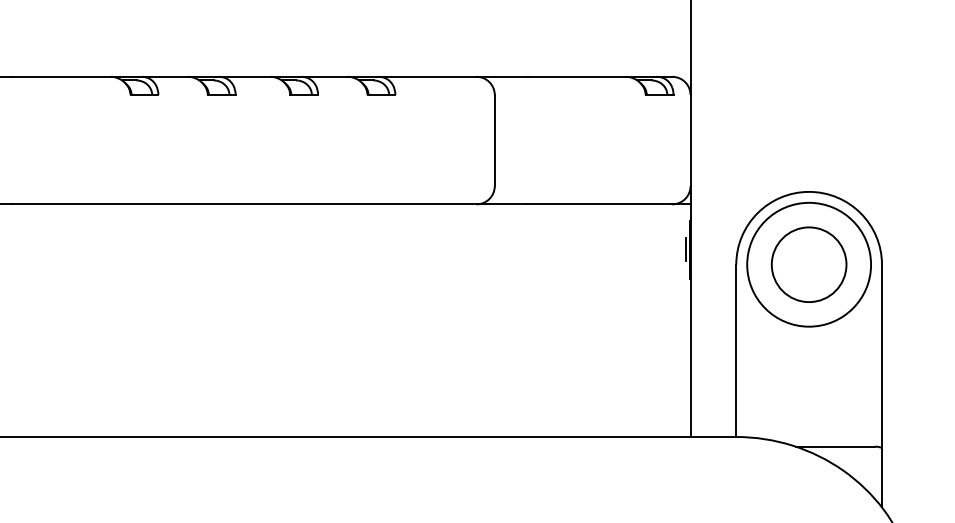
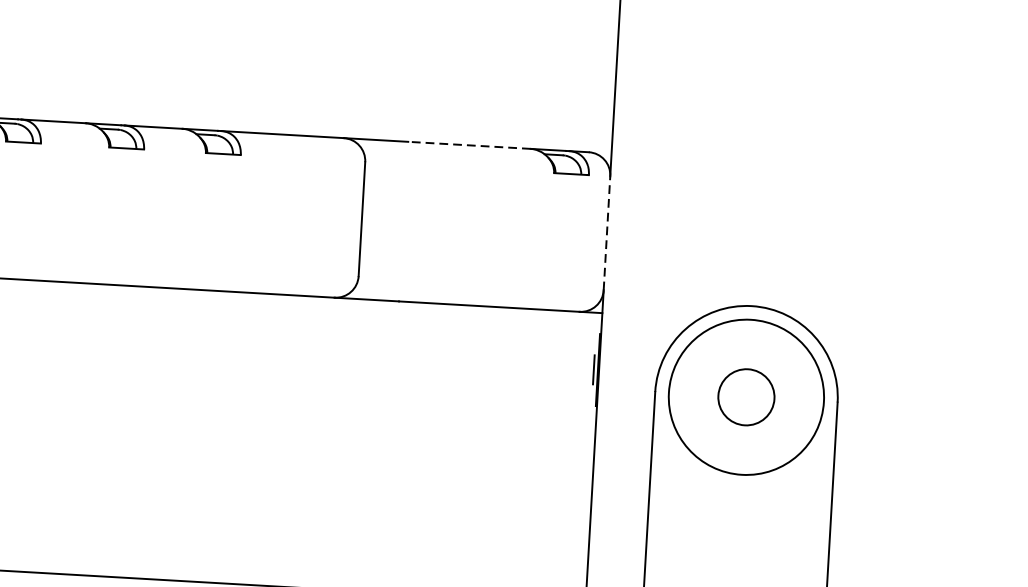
line: (577, 76) -> (470, 144), solid -> dashed
line: (690, 140) -> (606, 233), solid -> dashed
circle: (808, 264) -> (745, 396), size x0.6

